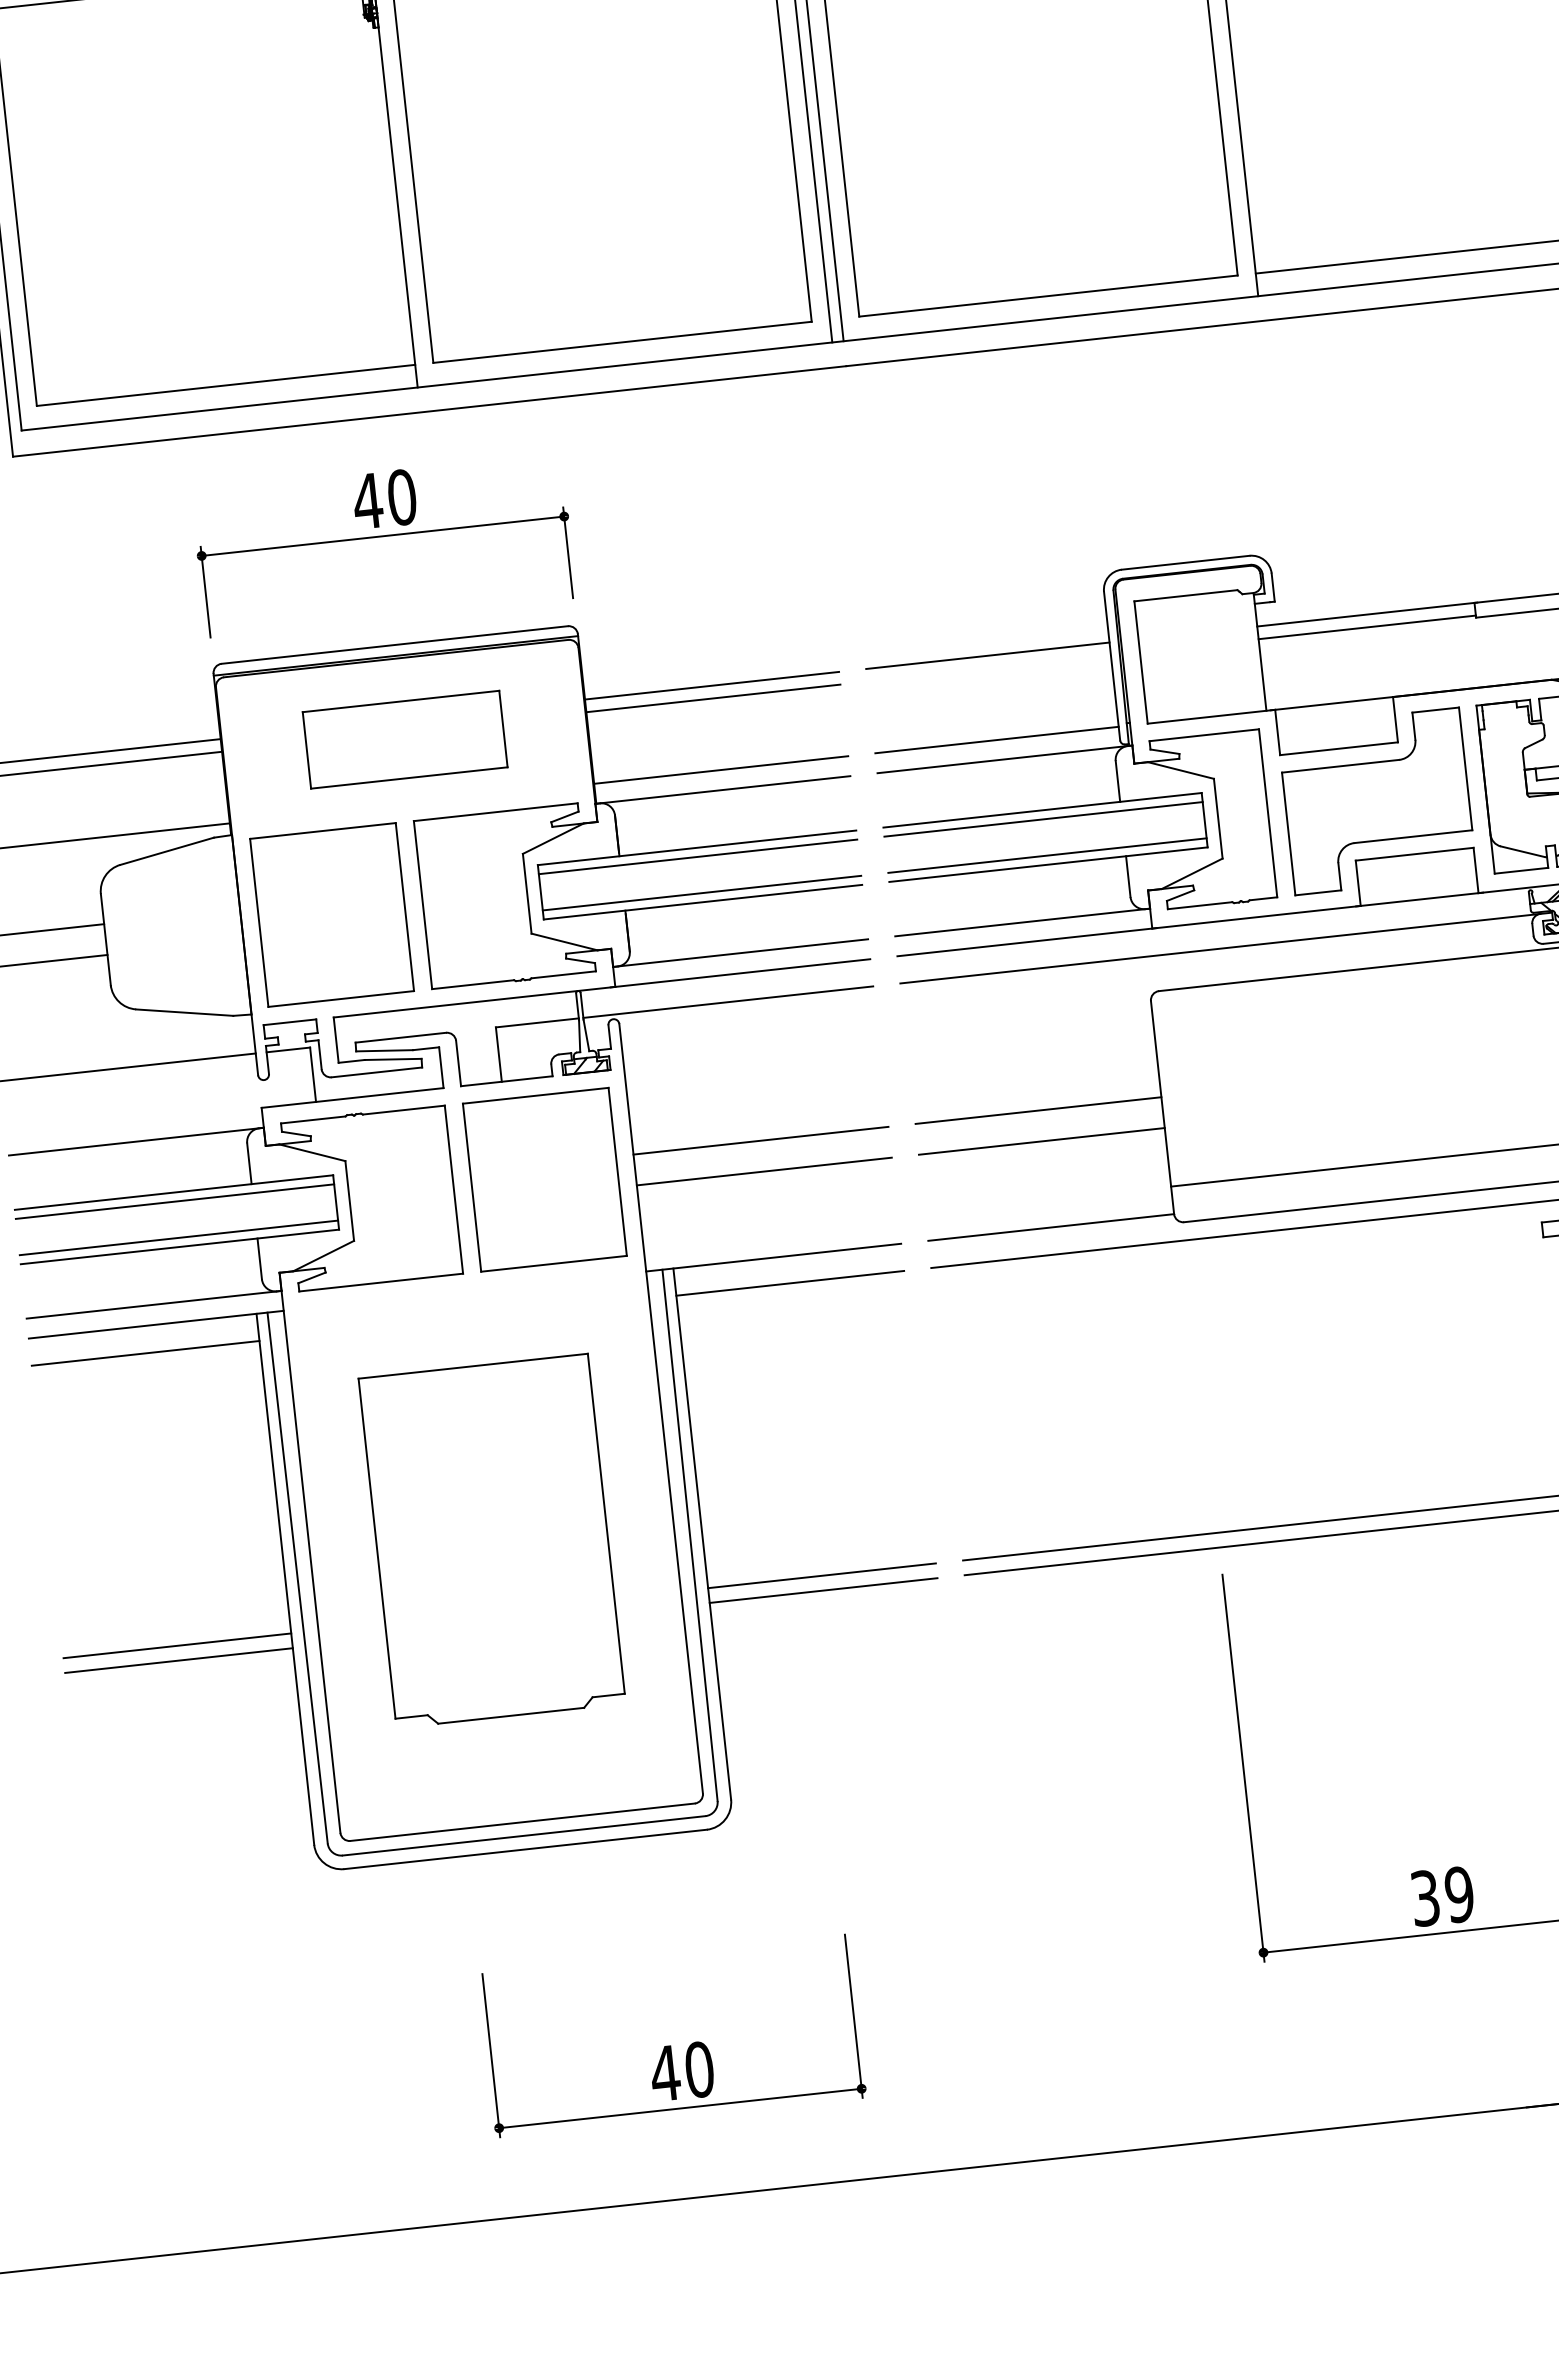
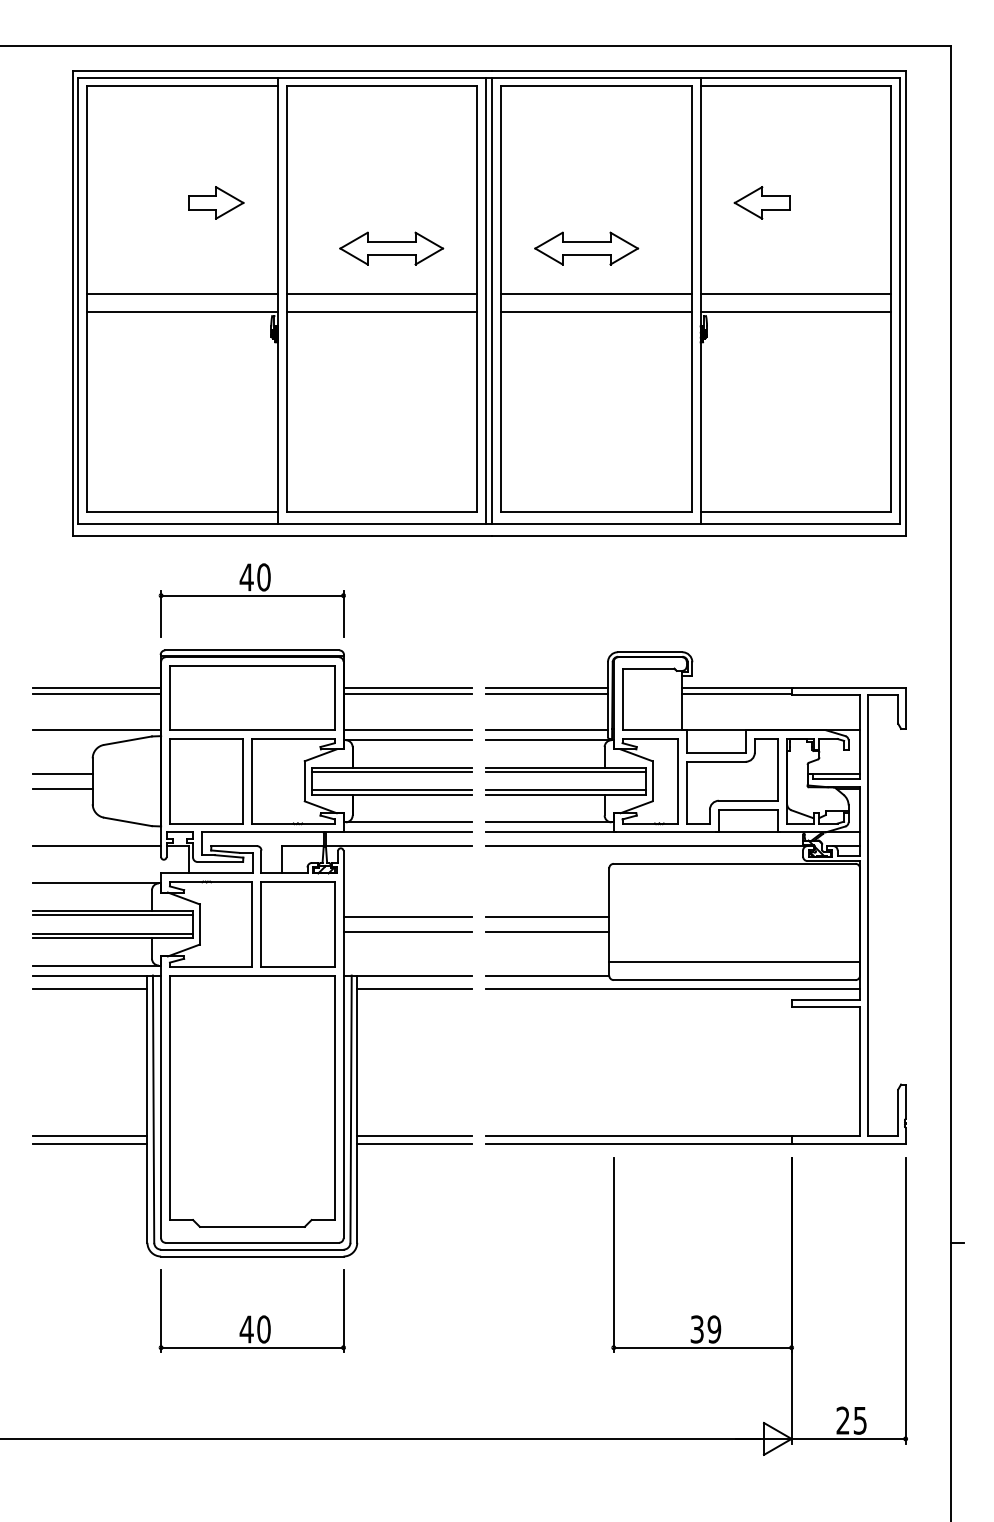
line: (988, 669) -> (546, 694), added
part: (405, 738) -> (252, 697), size x1.67
part: (492, 1541) -> (252, 1101), size x1.43
part: (670, 2034) -> (251, 1310), moved

